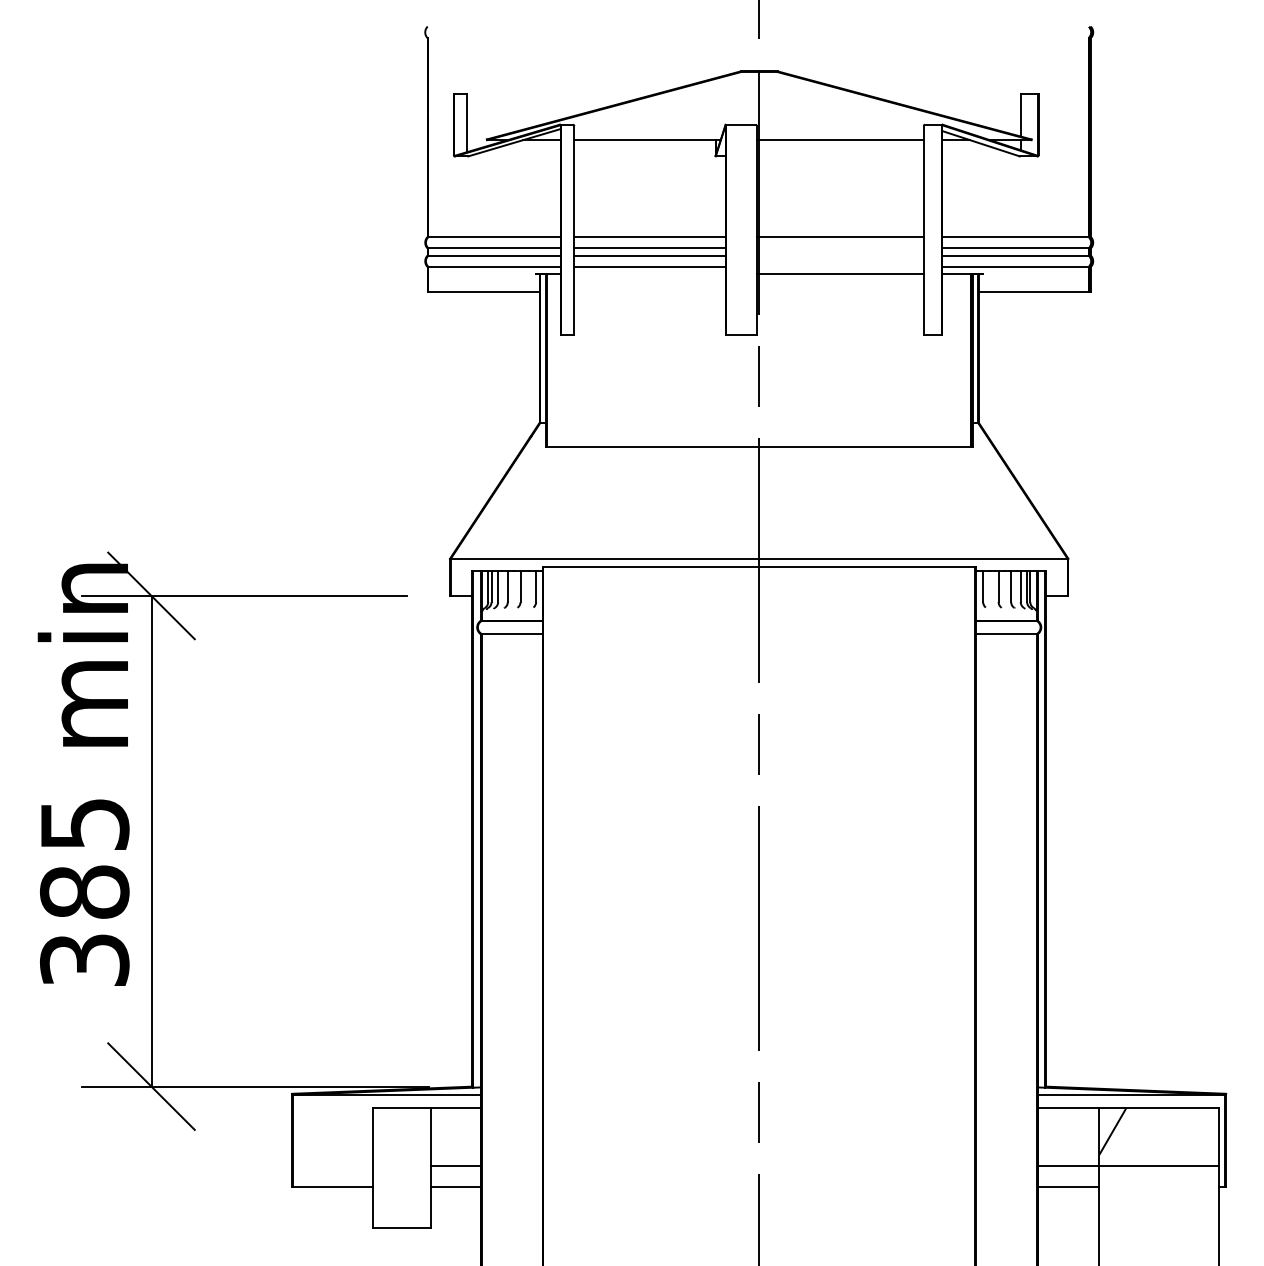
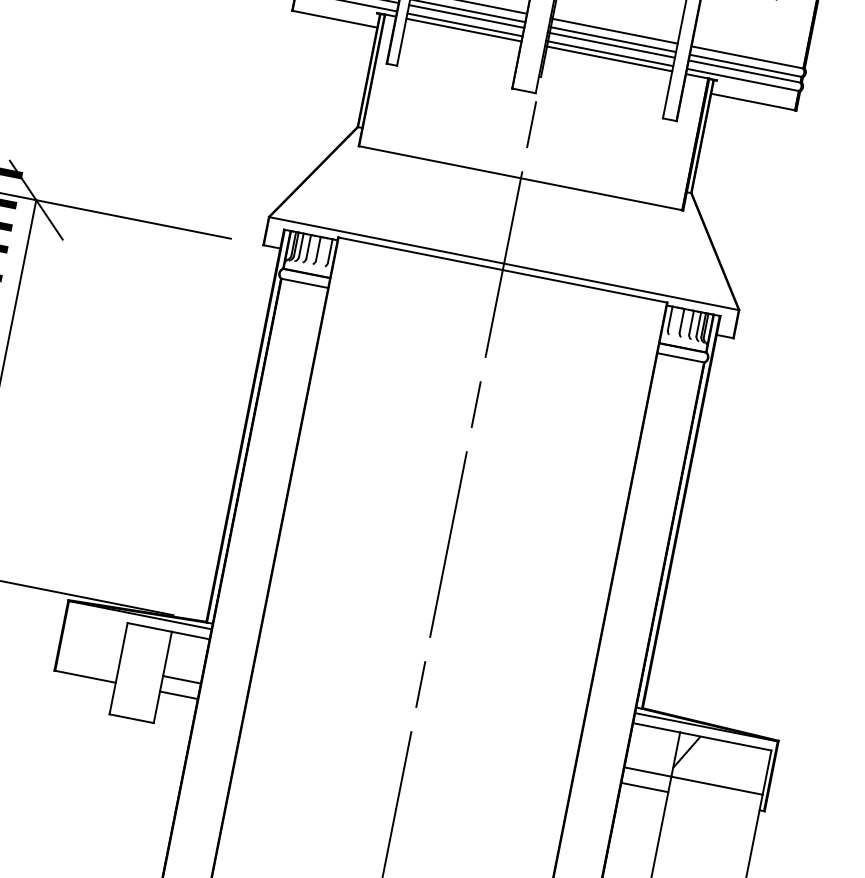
line: (839, 248) -> (611, 39), added
line: (839, 255) -> (610, 44), added
line: (839, 266) -> (609, 53), added
line: (649, 273) -> (463, 29), added

